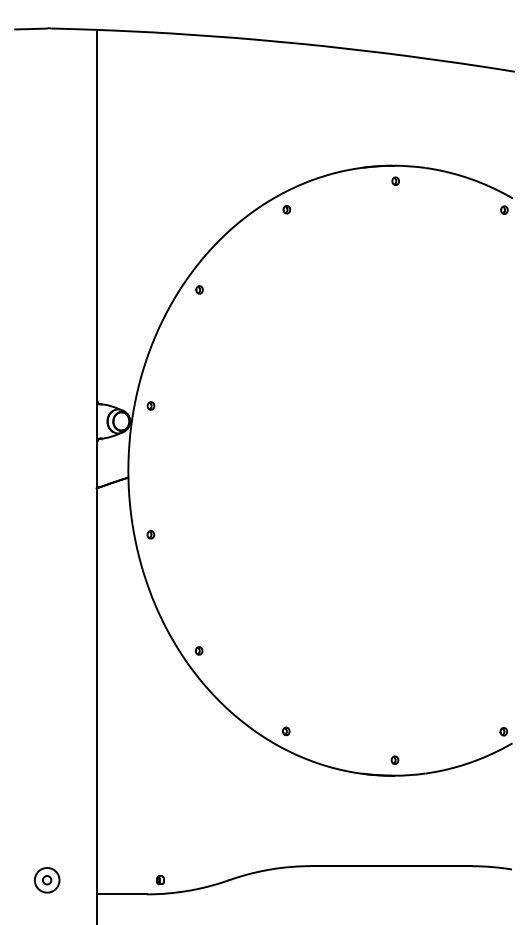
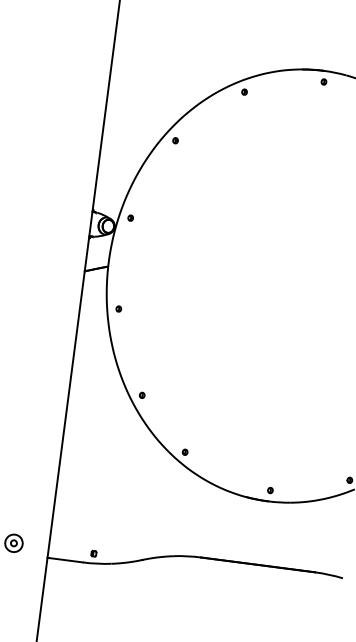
part: (286, 731) -> (185, 452), moved

